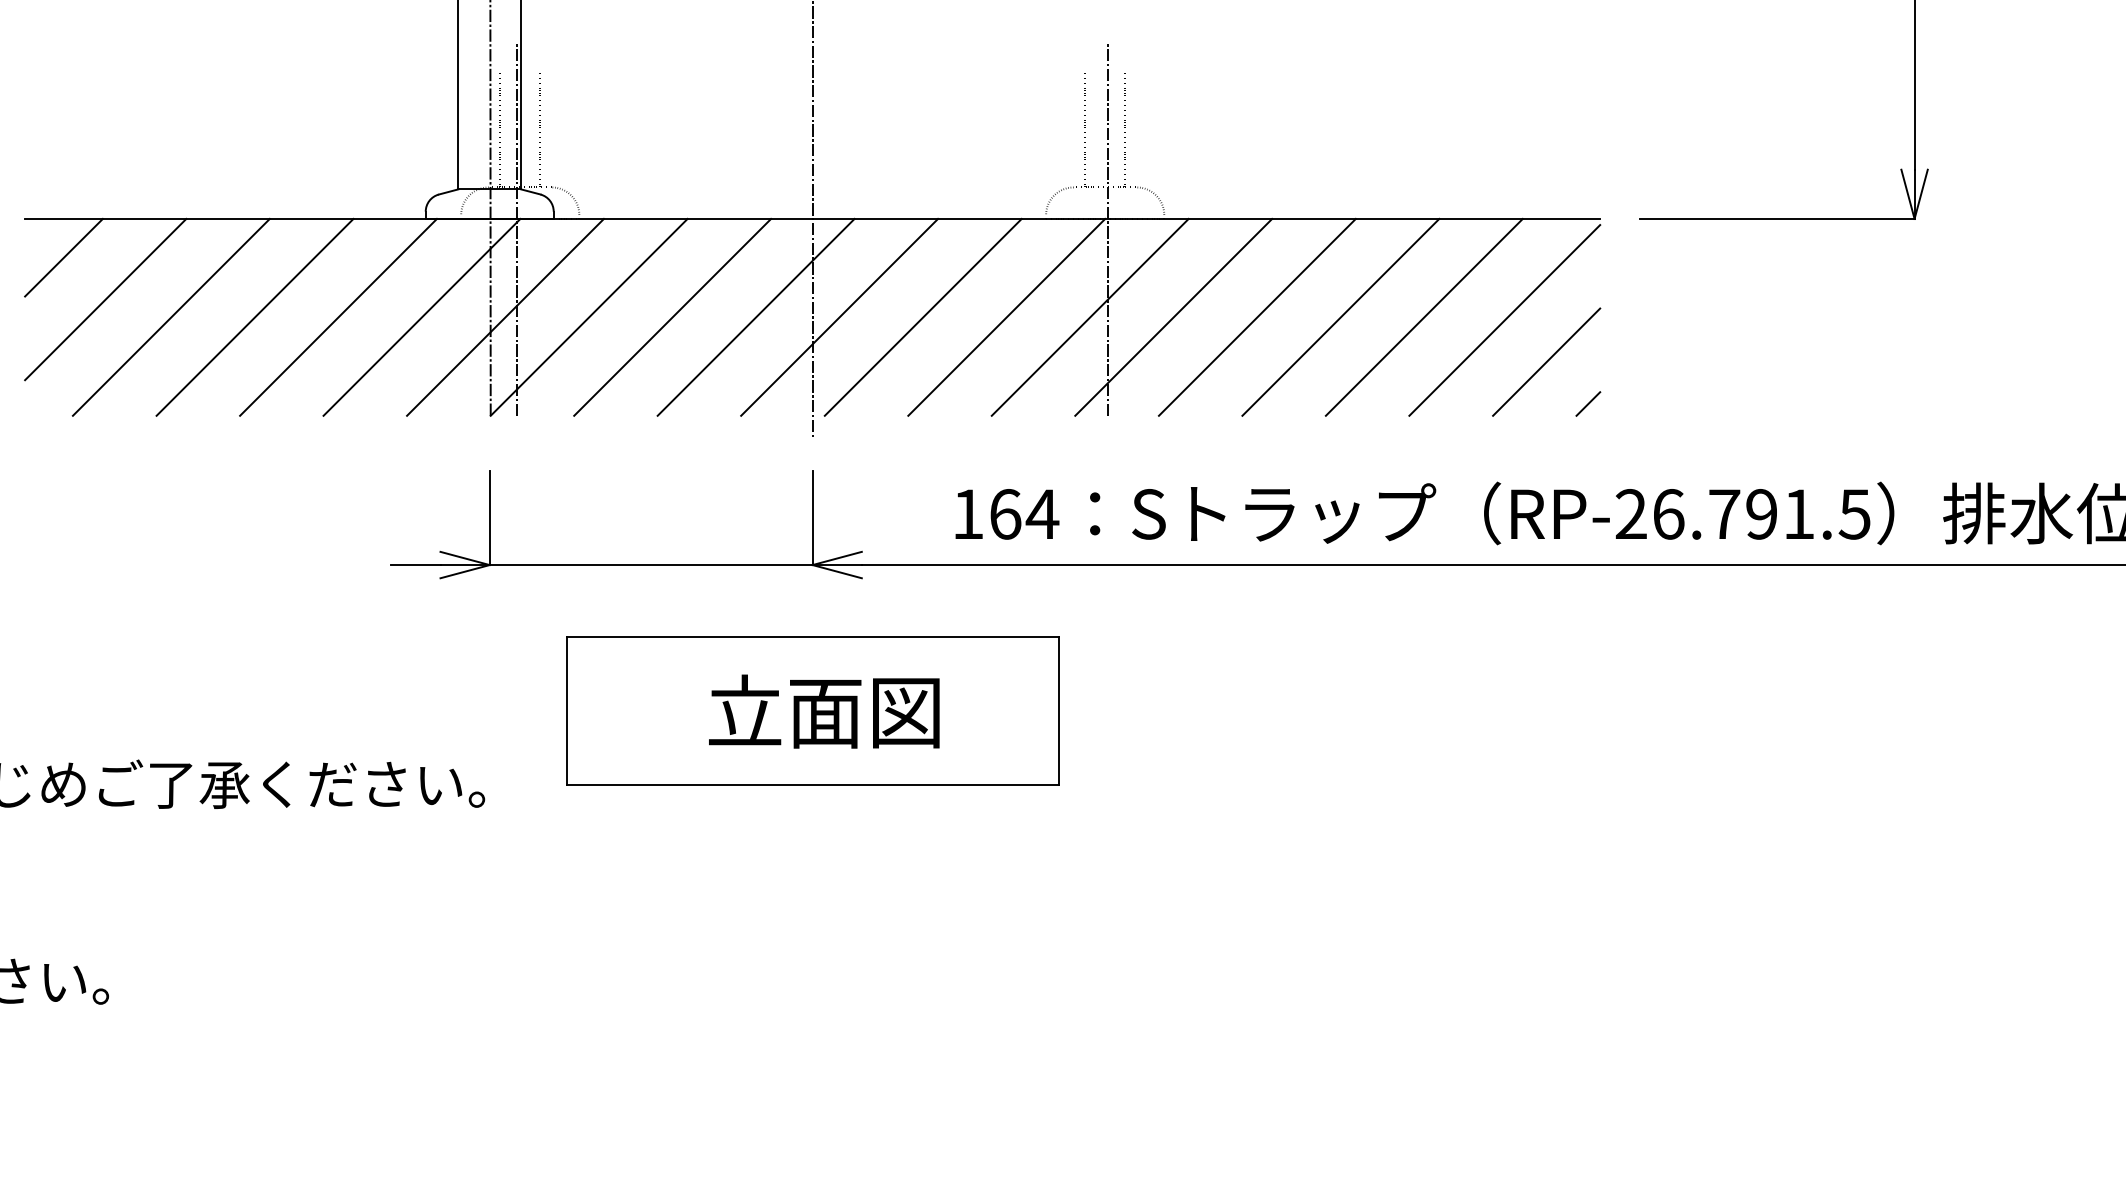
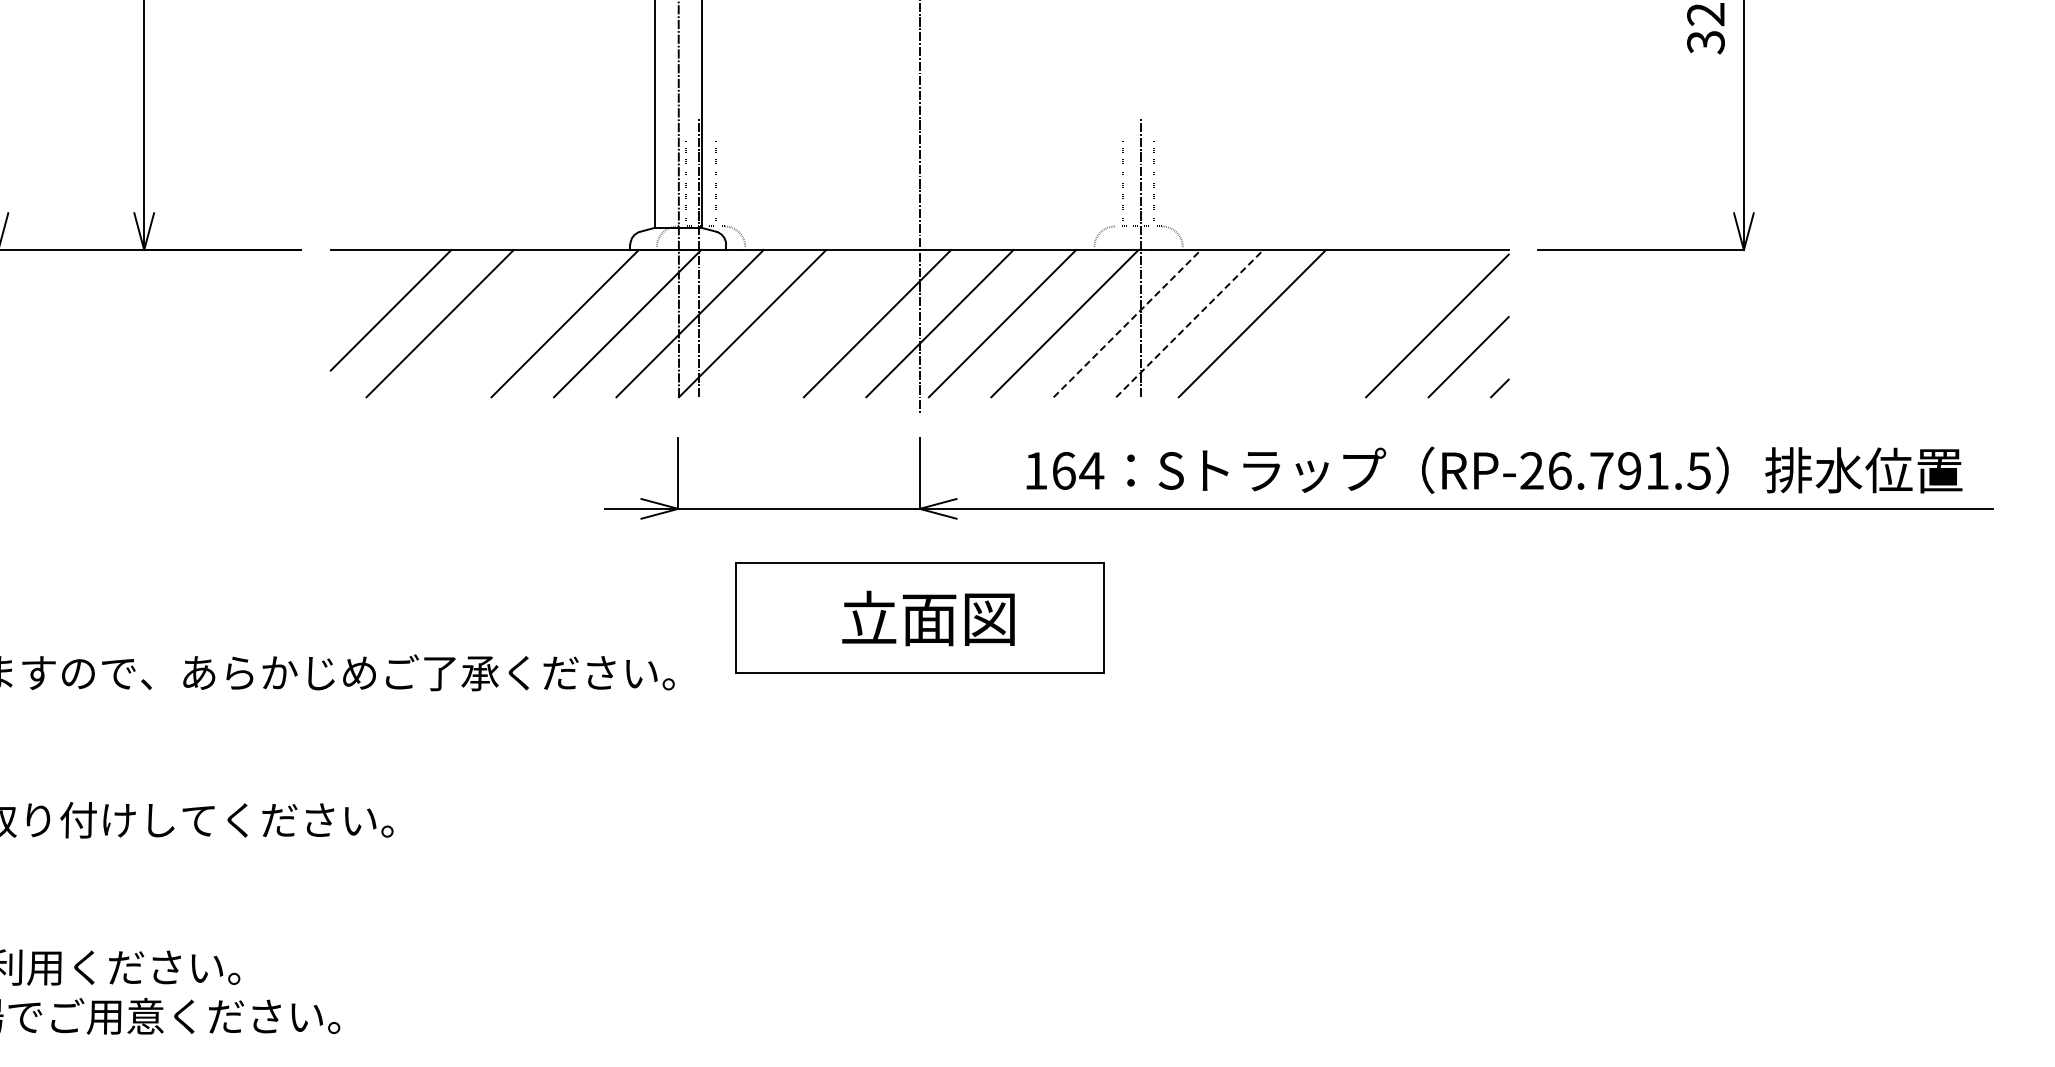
line: (63, 258) -> (359, 279), removed
line: (254, 317) -> (502, 323), removed
line: (671, 317) -> (814, 323), removed
line: (1090, 317) -> (1127, 323), solid -> dashed
line: (1174, 317) -> (1190, 323), solid -> dashed
line: (1340, 317) -> (1314, 323), removed
line: (1423, 317) -> (1376, 323), removed

